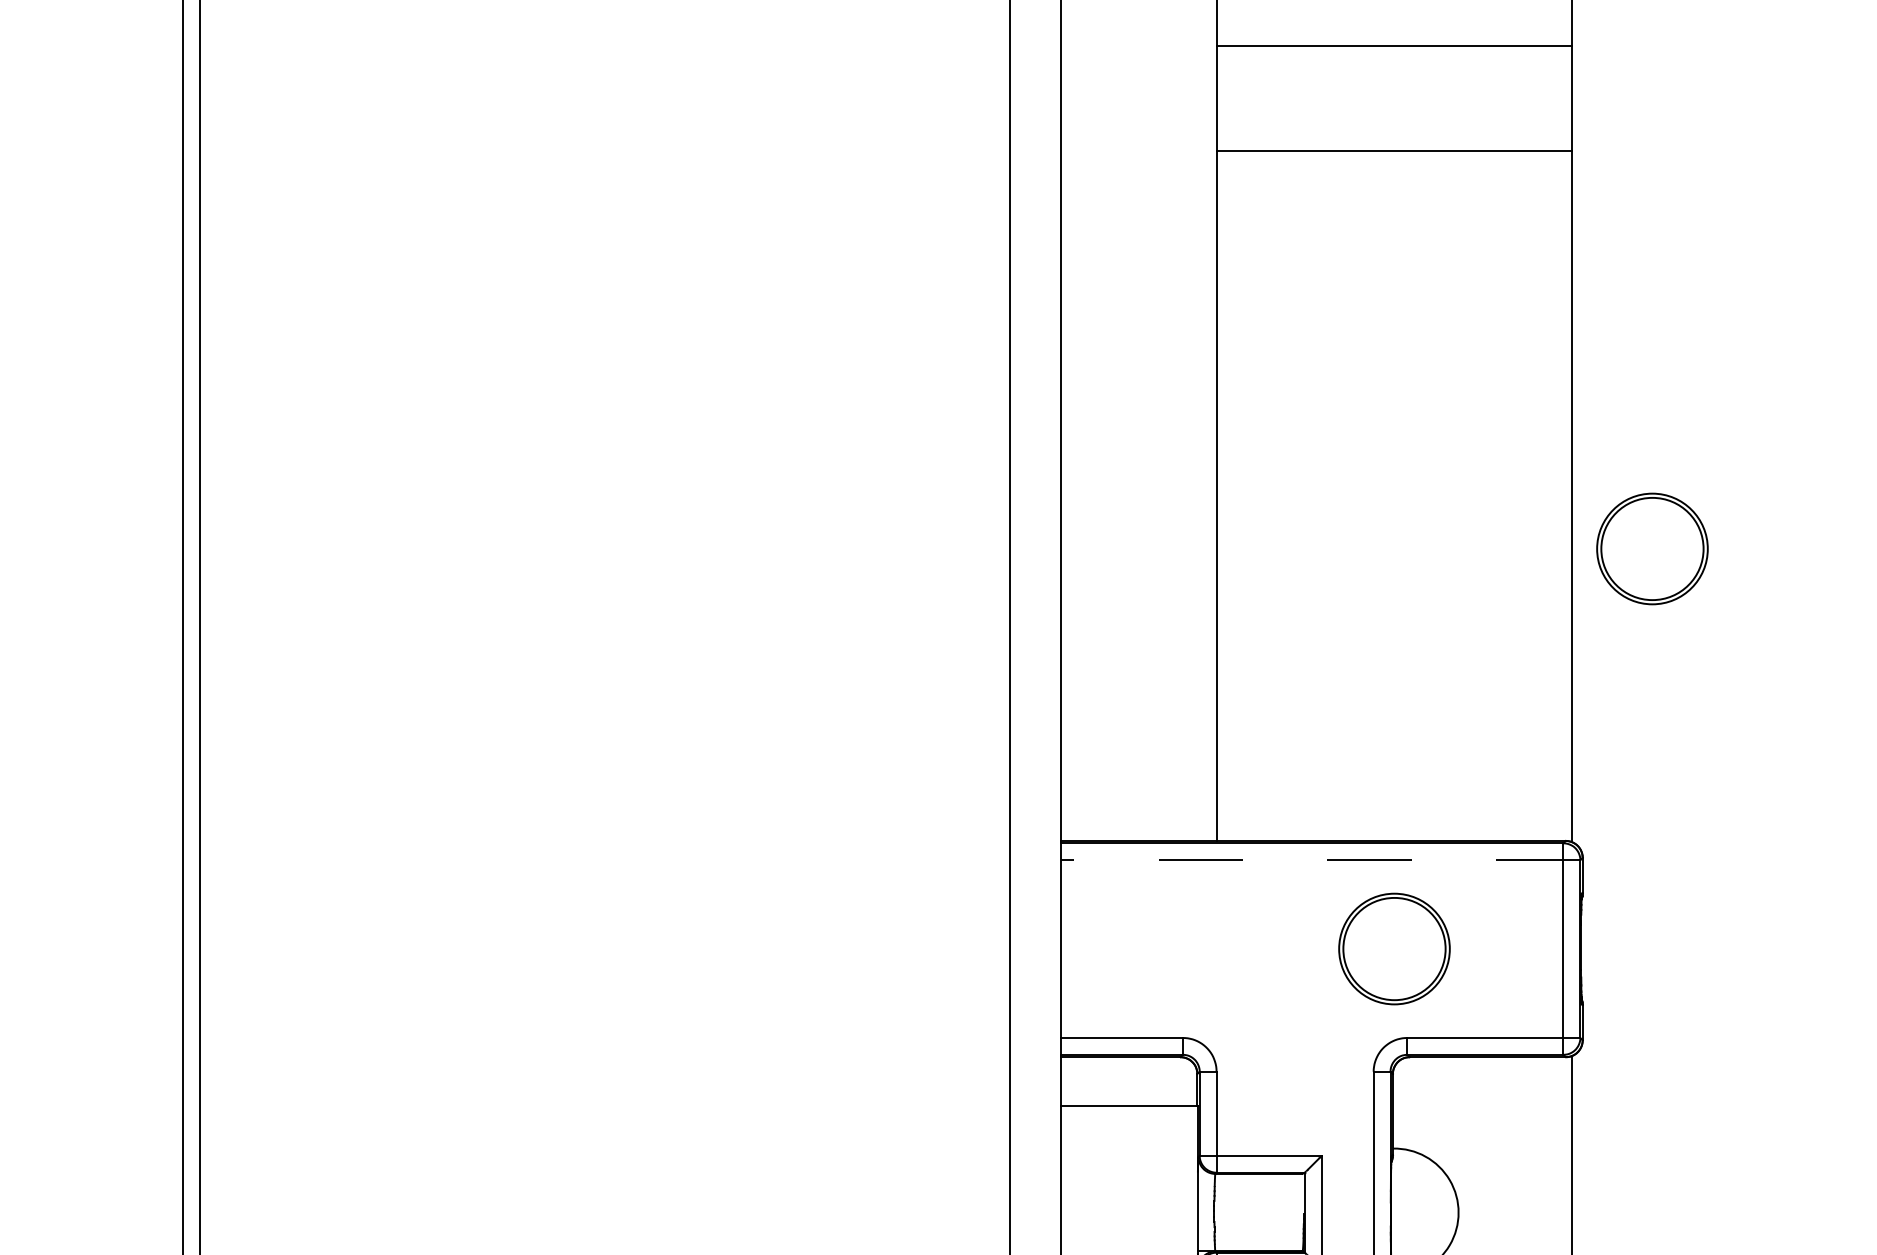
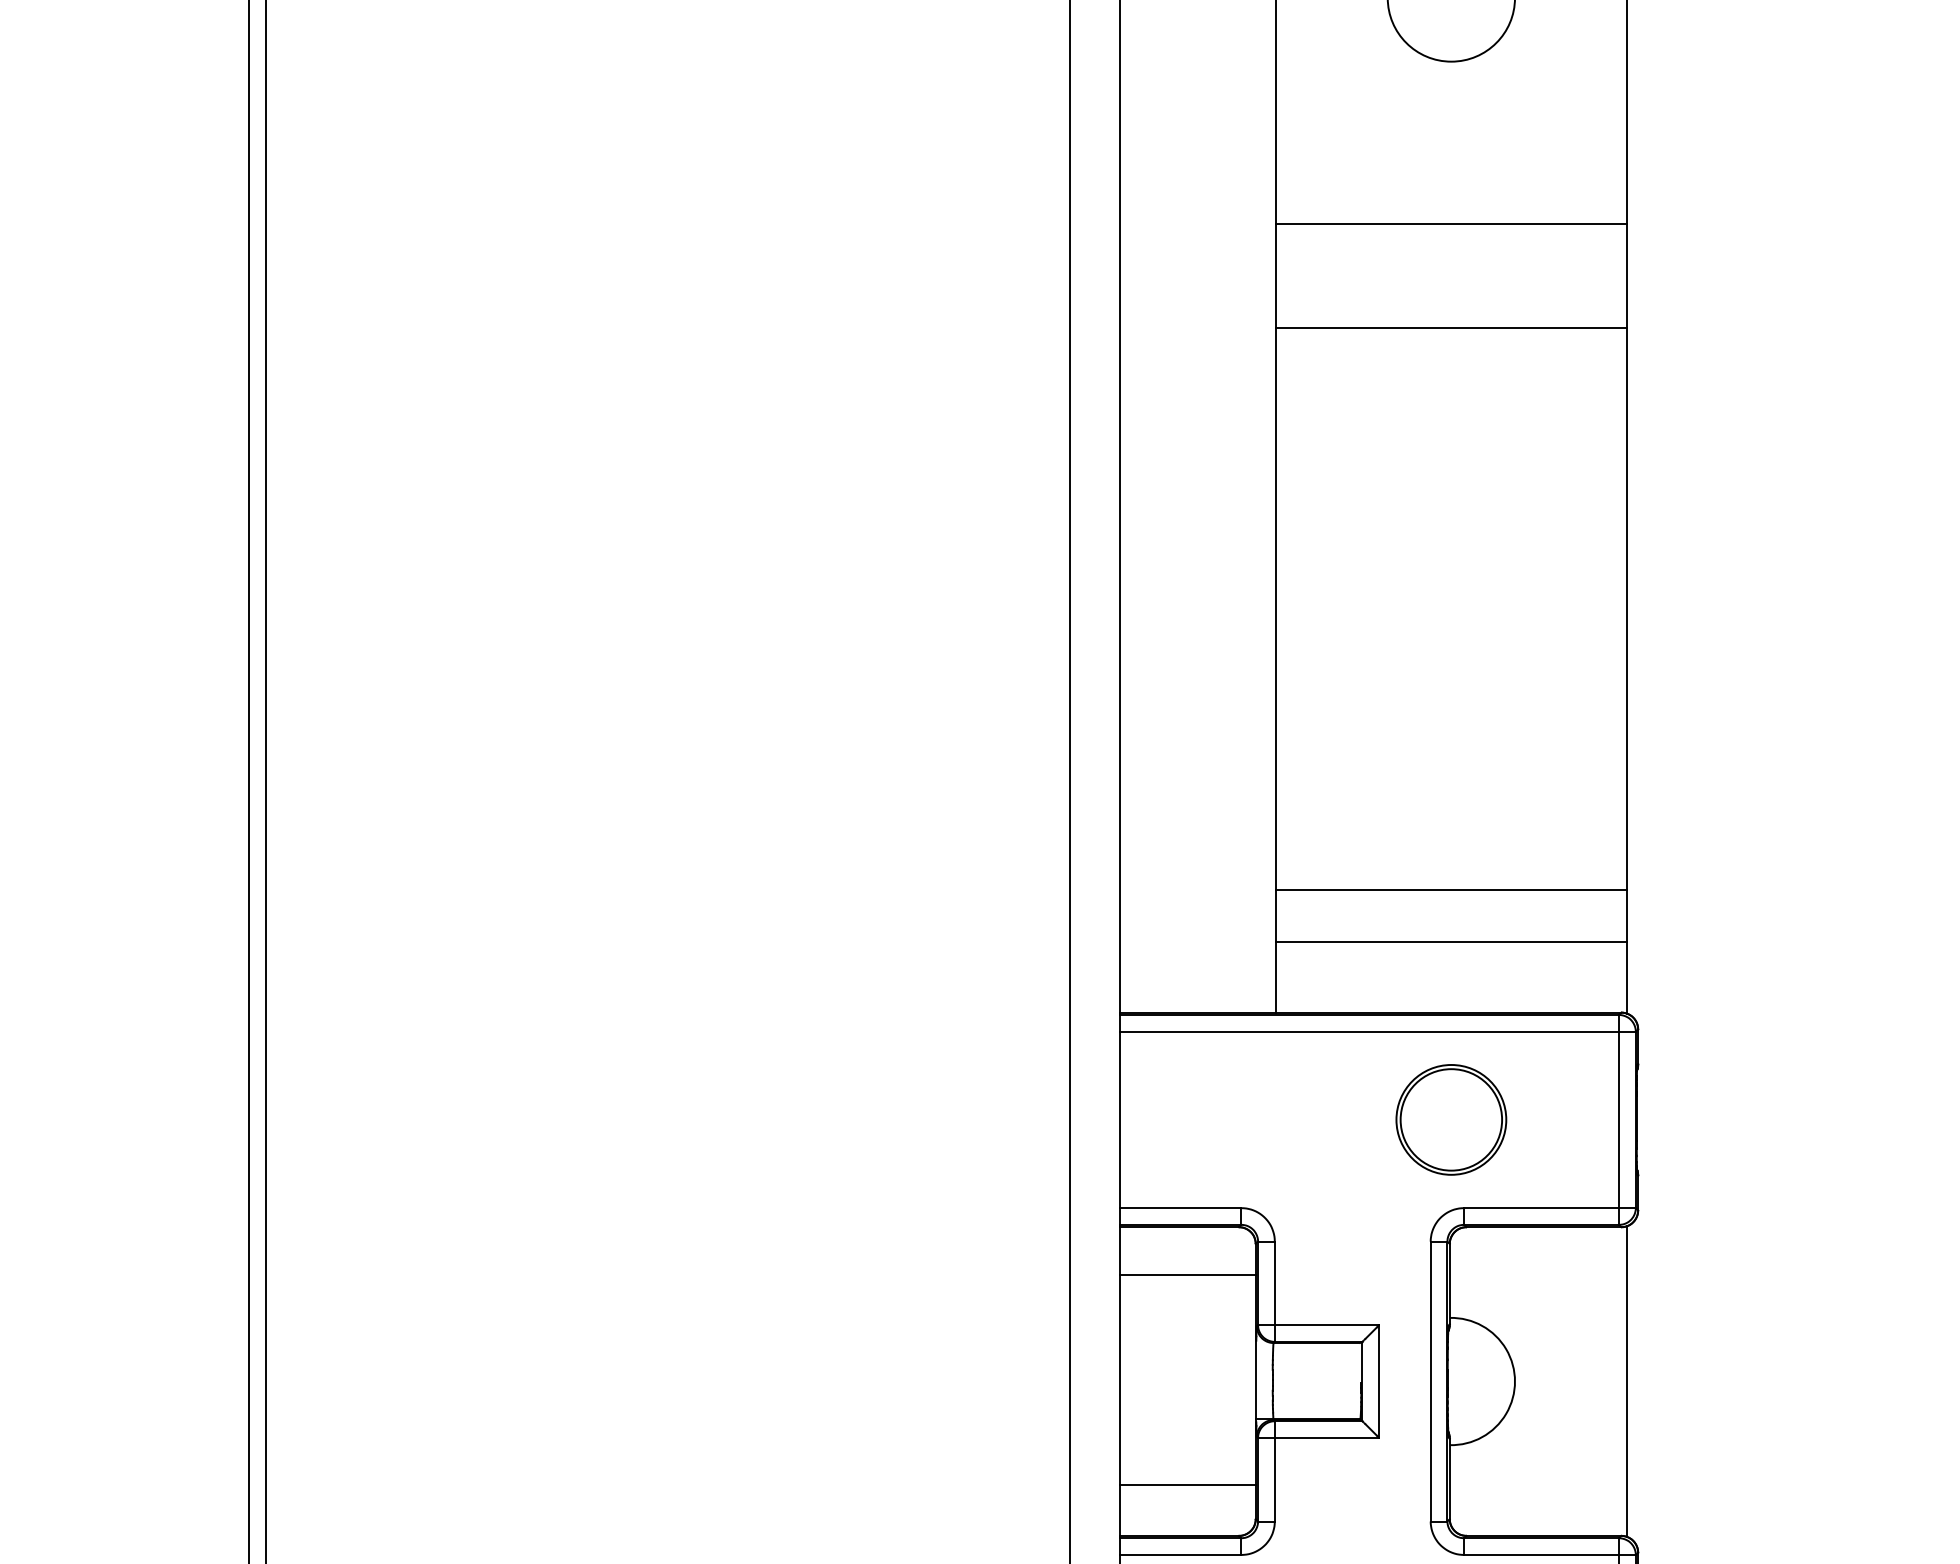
part: (1652, 548) -> (1707, 722), removed
line: (1394, 716) -> (1451, 889), added
line: (1394, 769) -> (1451, 941), added
line: (1320, 859) -> (1377, 1031), dashed -> solid

